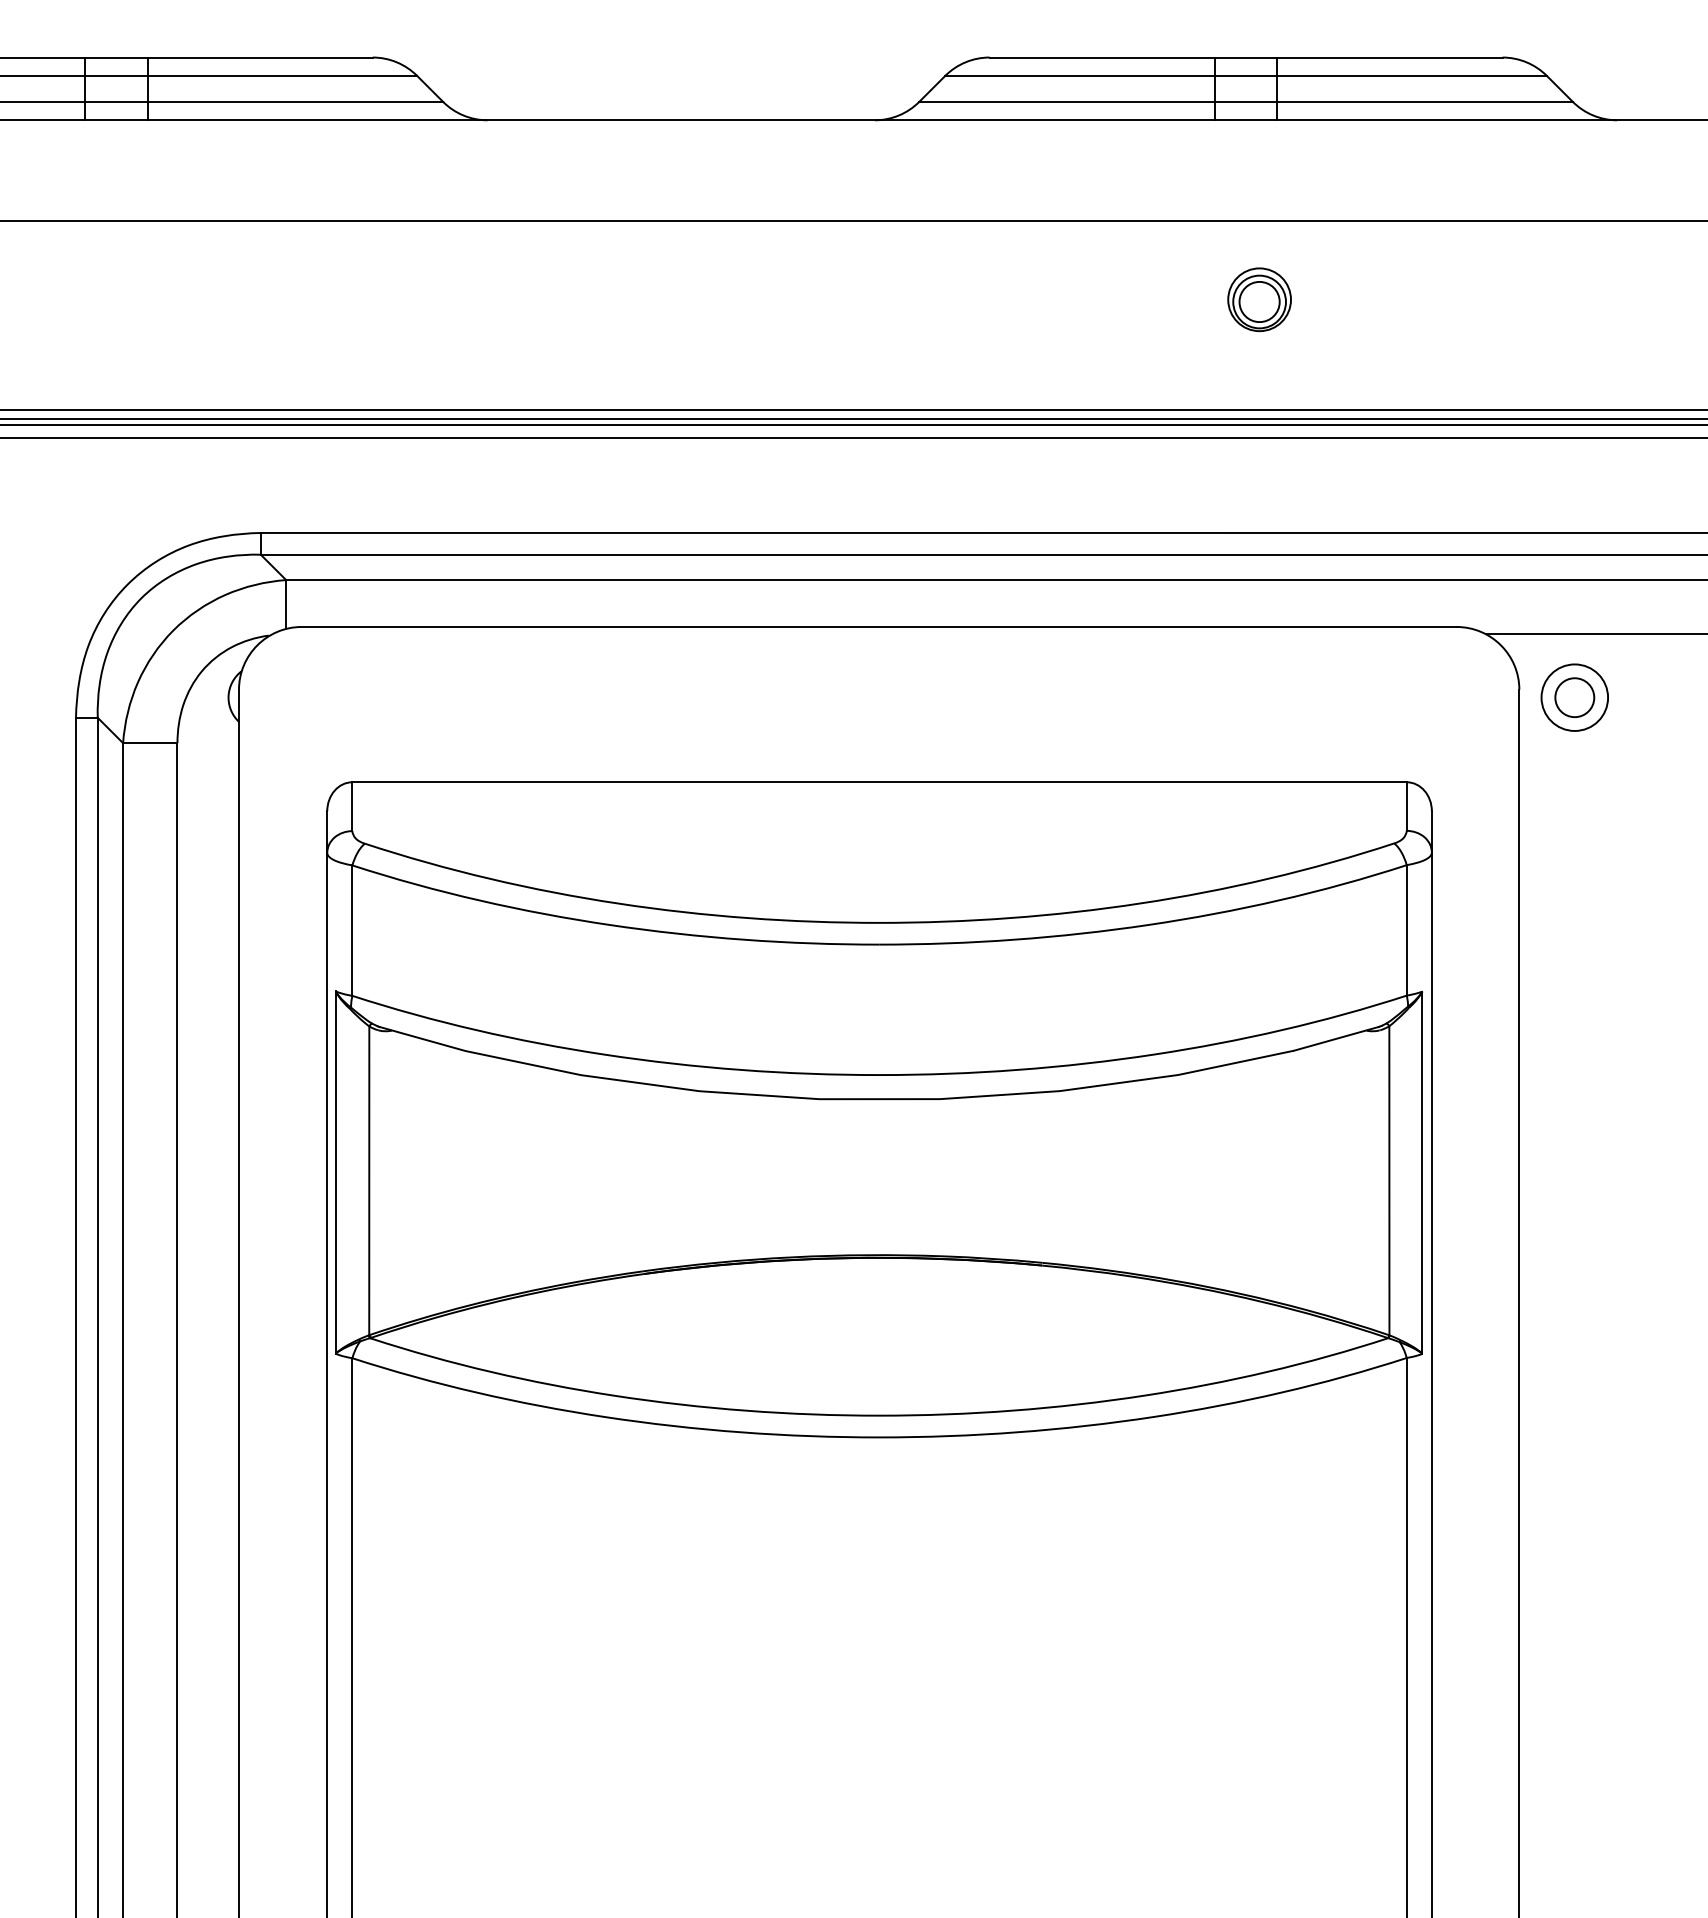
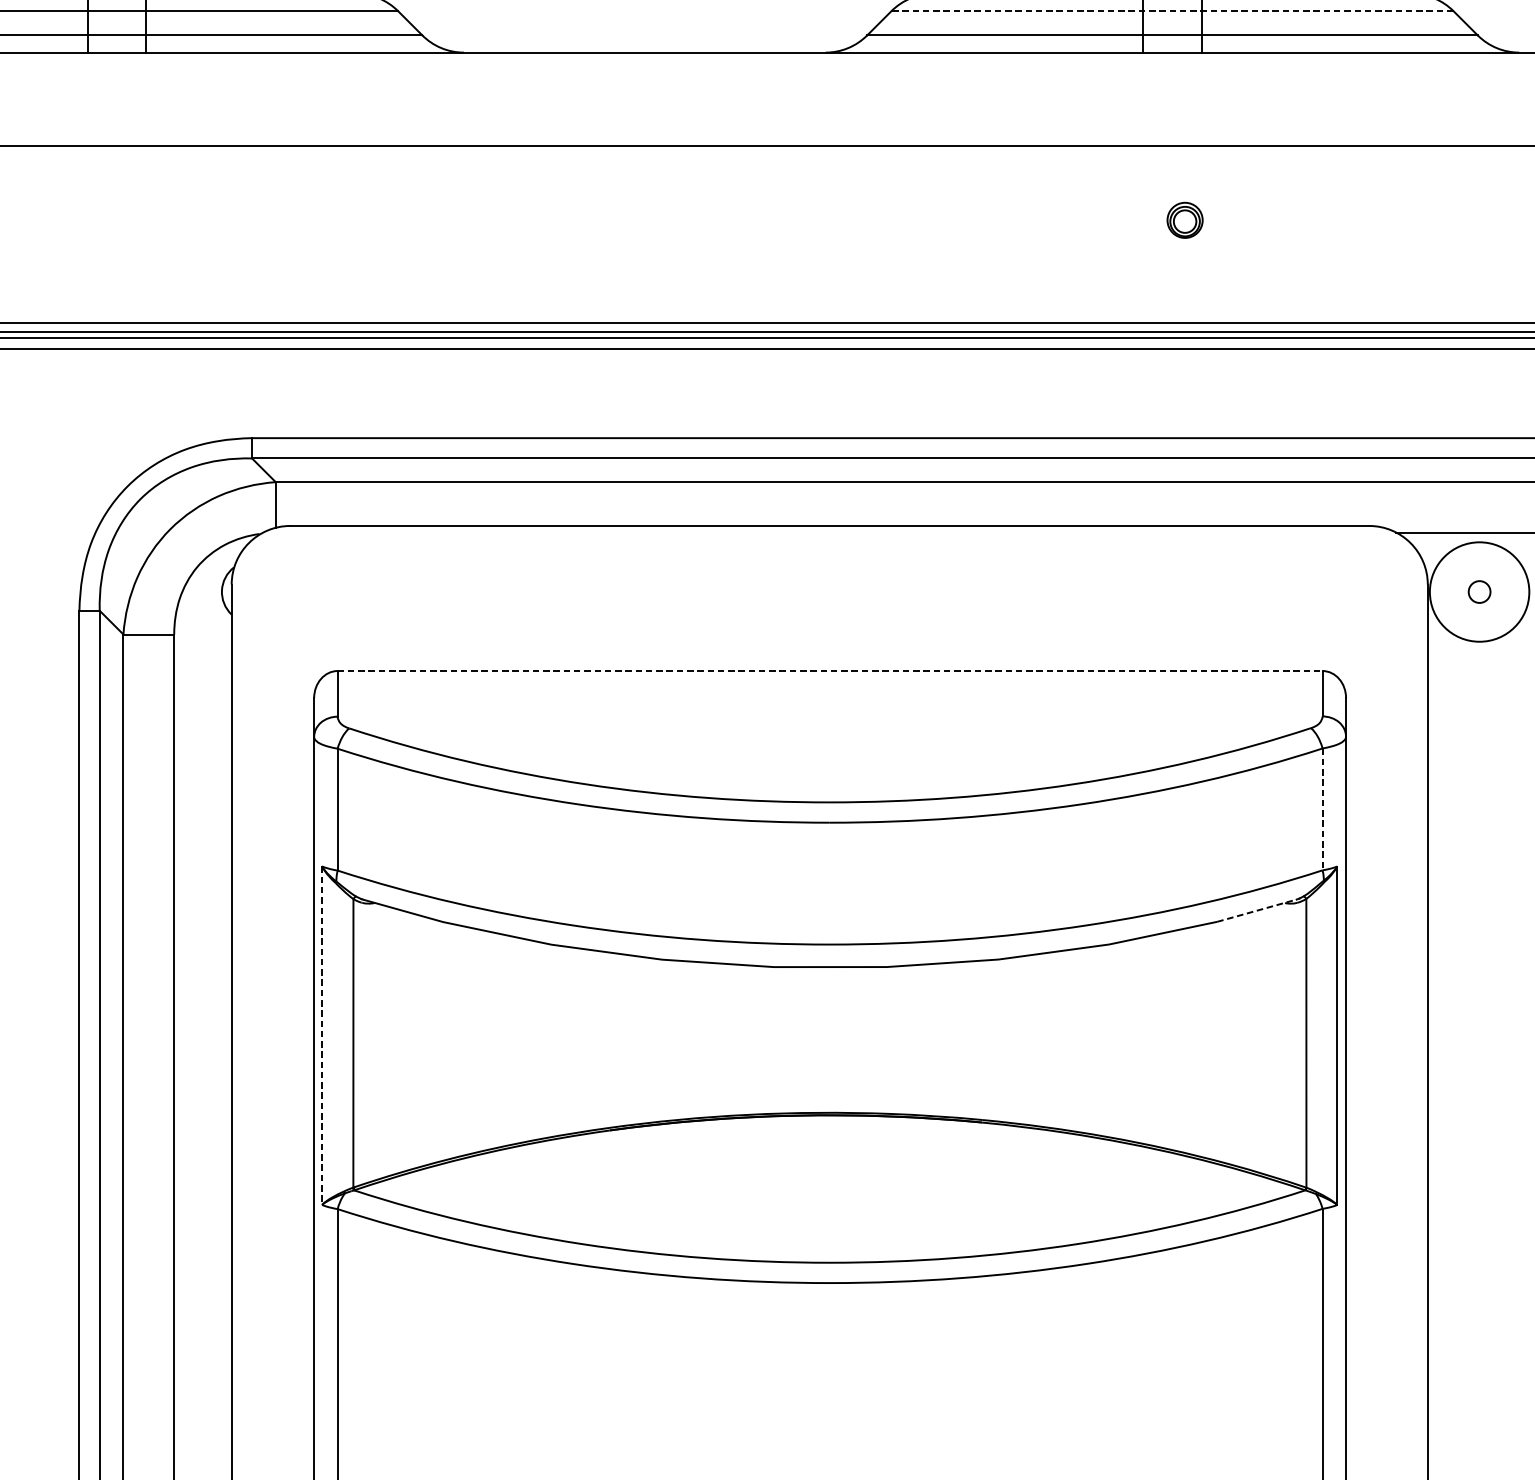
line: (1246, 75) -> (1172, 10), solid -> dashed
part: (1259, 299) -> (1185, 220), size x0.6
circle: (1574, 697) -> (1479, 591), size x0.6
circle: (1574, 697) -> (1479, 591), size x1.6
line: (880, 782) -> (830, 671), solid -> dashed
line: (1406, 930) -> (1322, 809), solid -> dashed
line: (1336, 1038) -> (1256, 910), solid -> dashed
line: (335, 1173) -> (321, 1036), solid -> dashed

